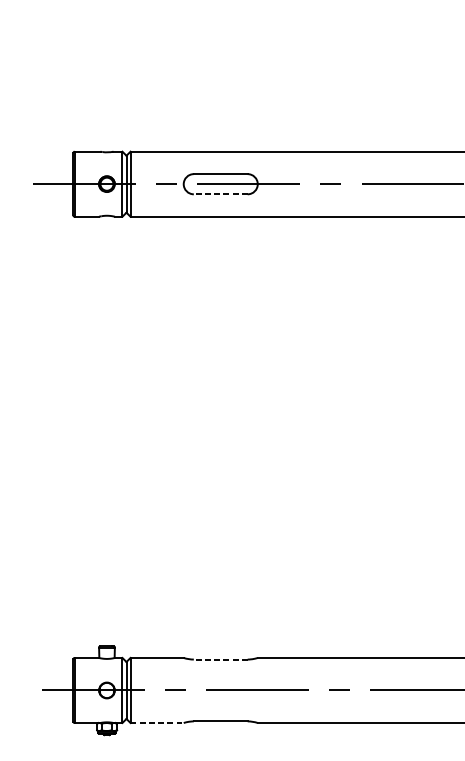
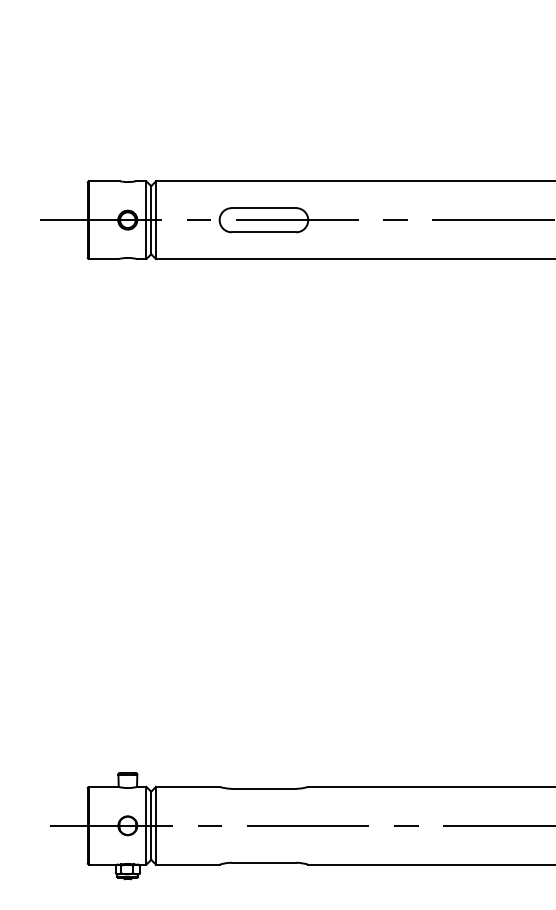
line: (220, 194) -> (263, 232), dashed -> solid
line: (220, 659) -> (263, 788), dashed -> solid
line: (156, 722) -> (187, 864), dashed -> solid

